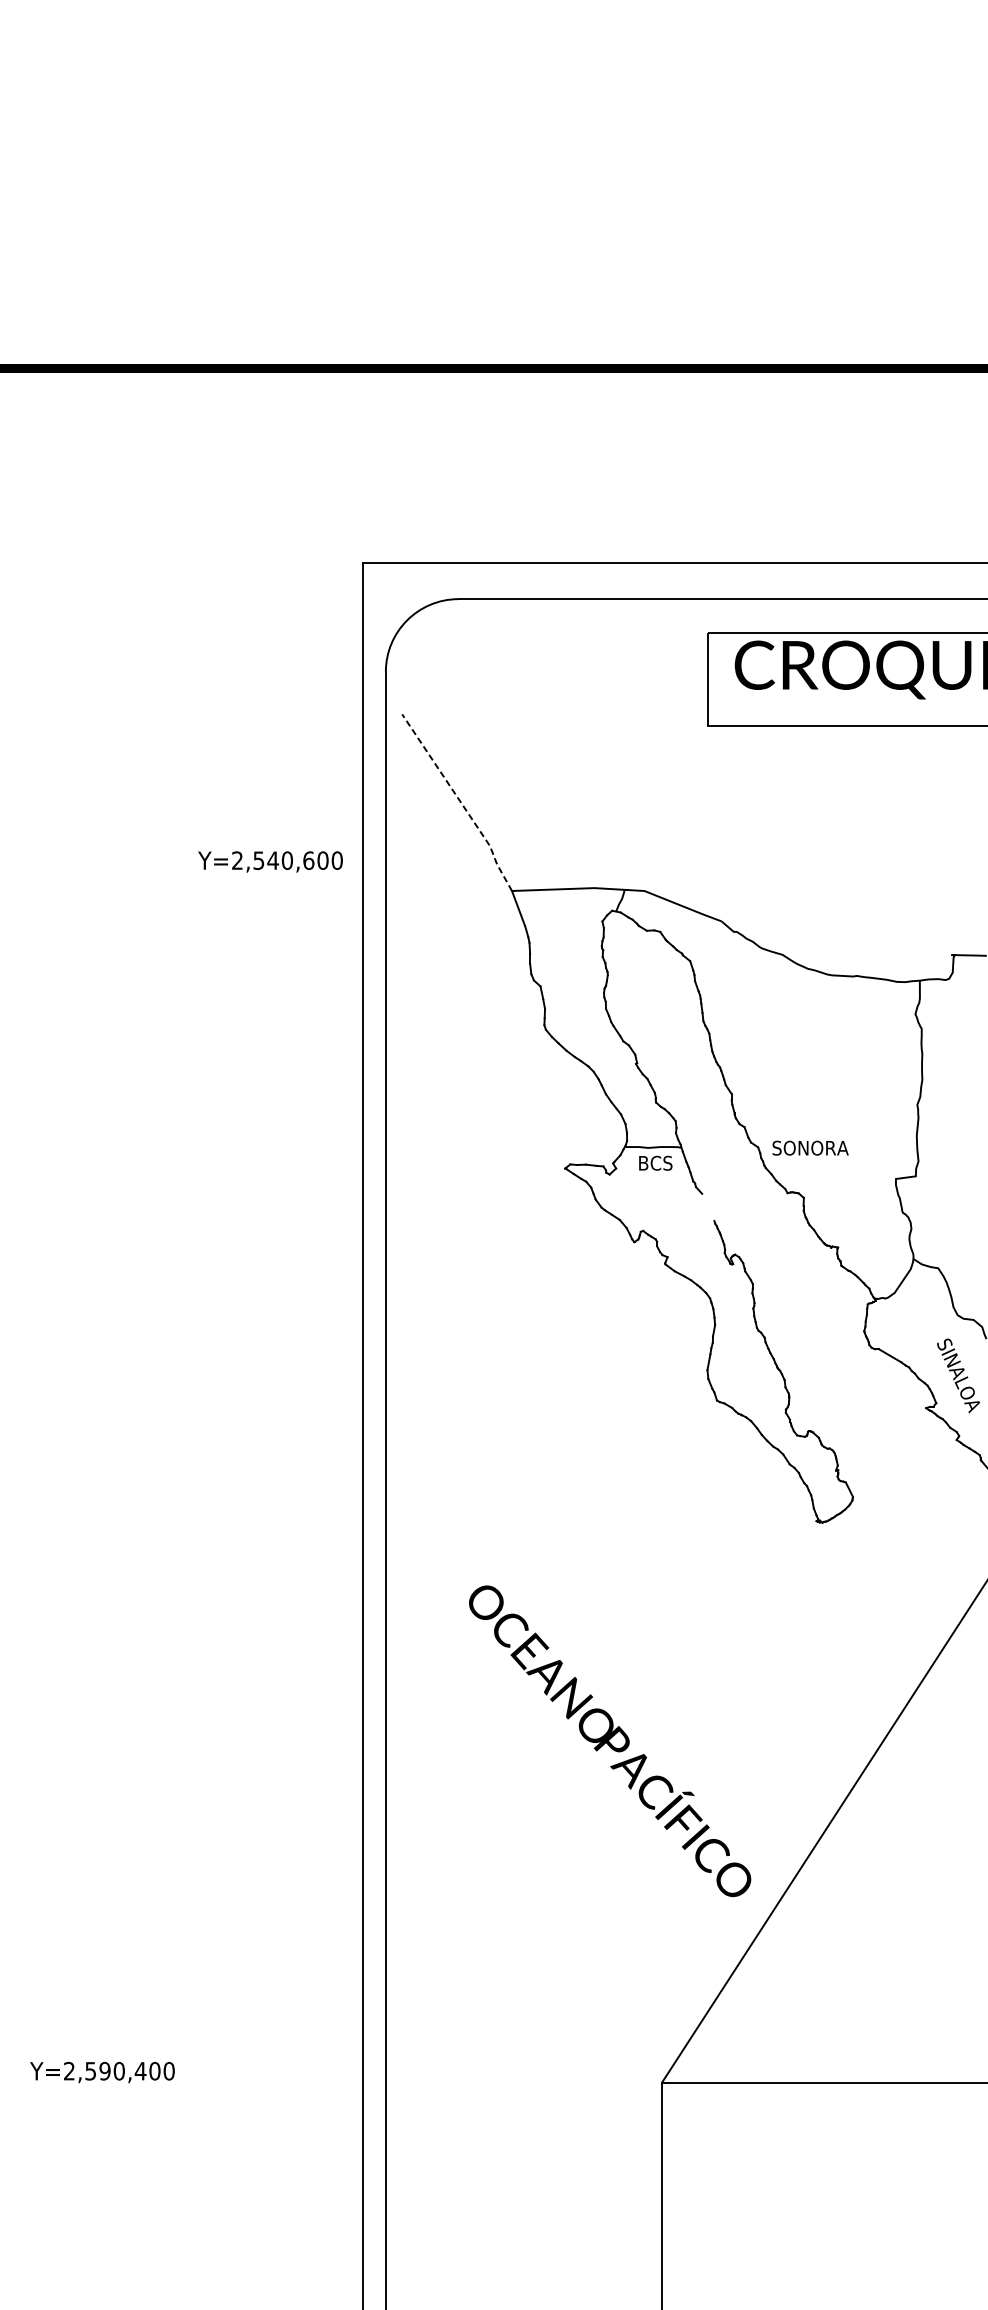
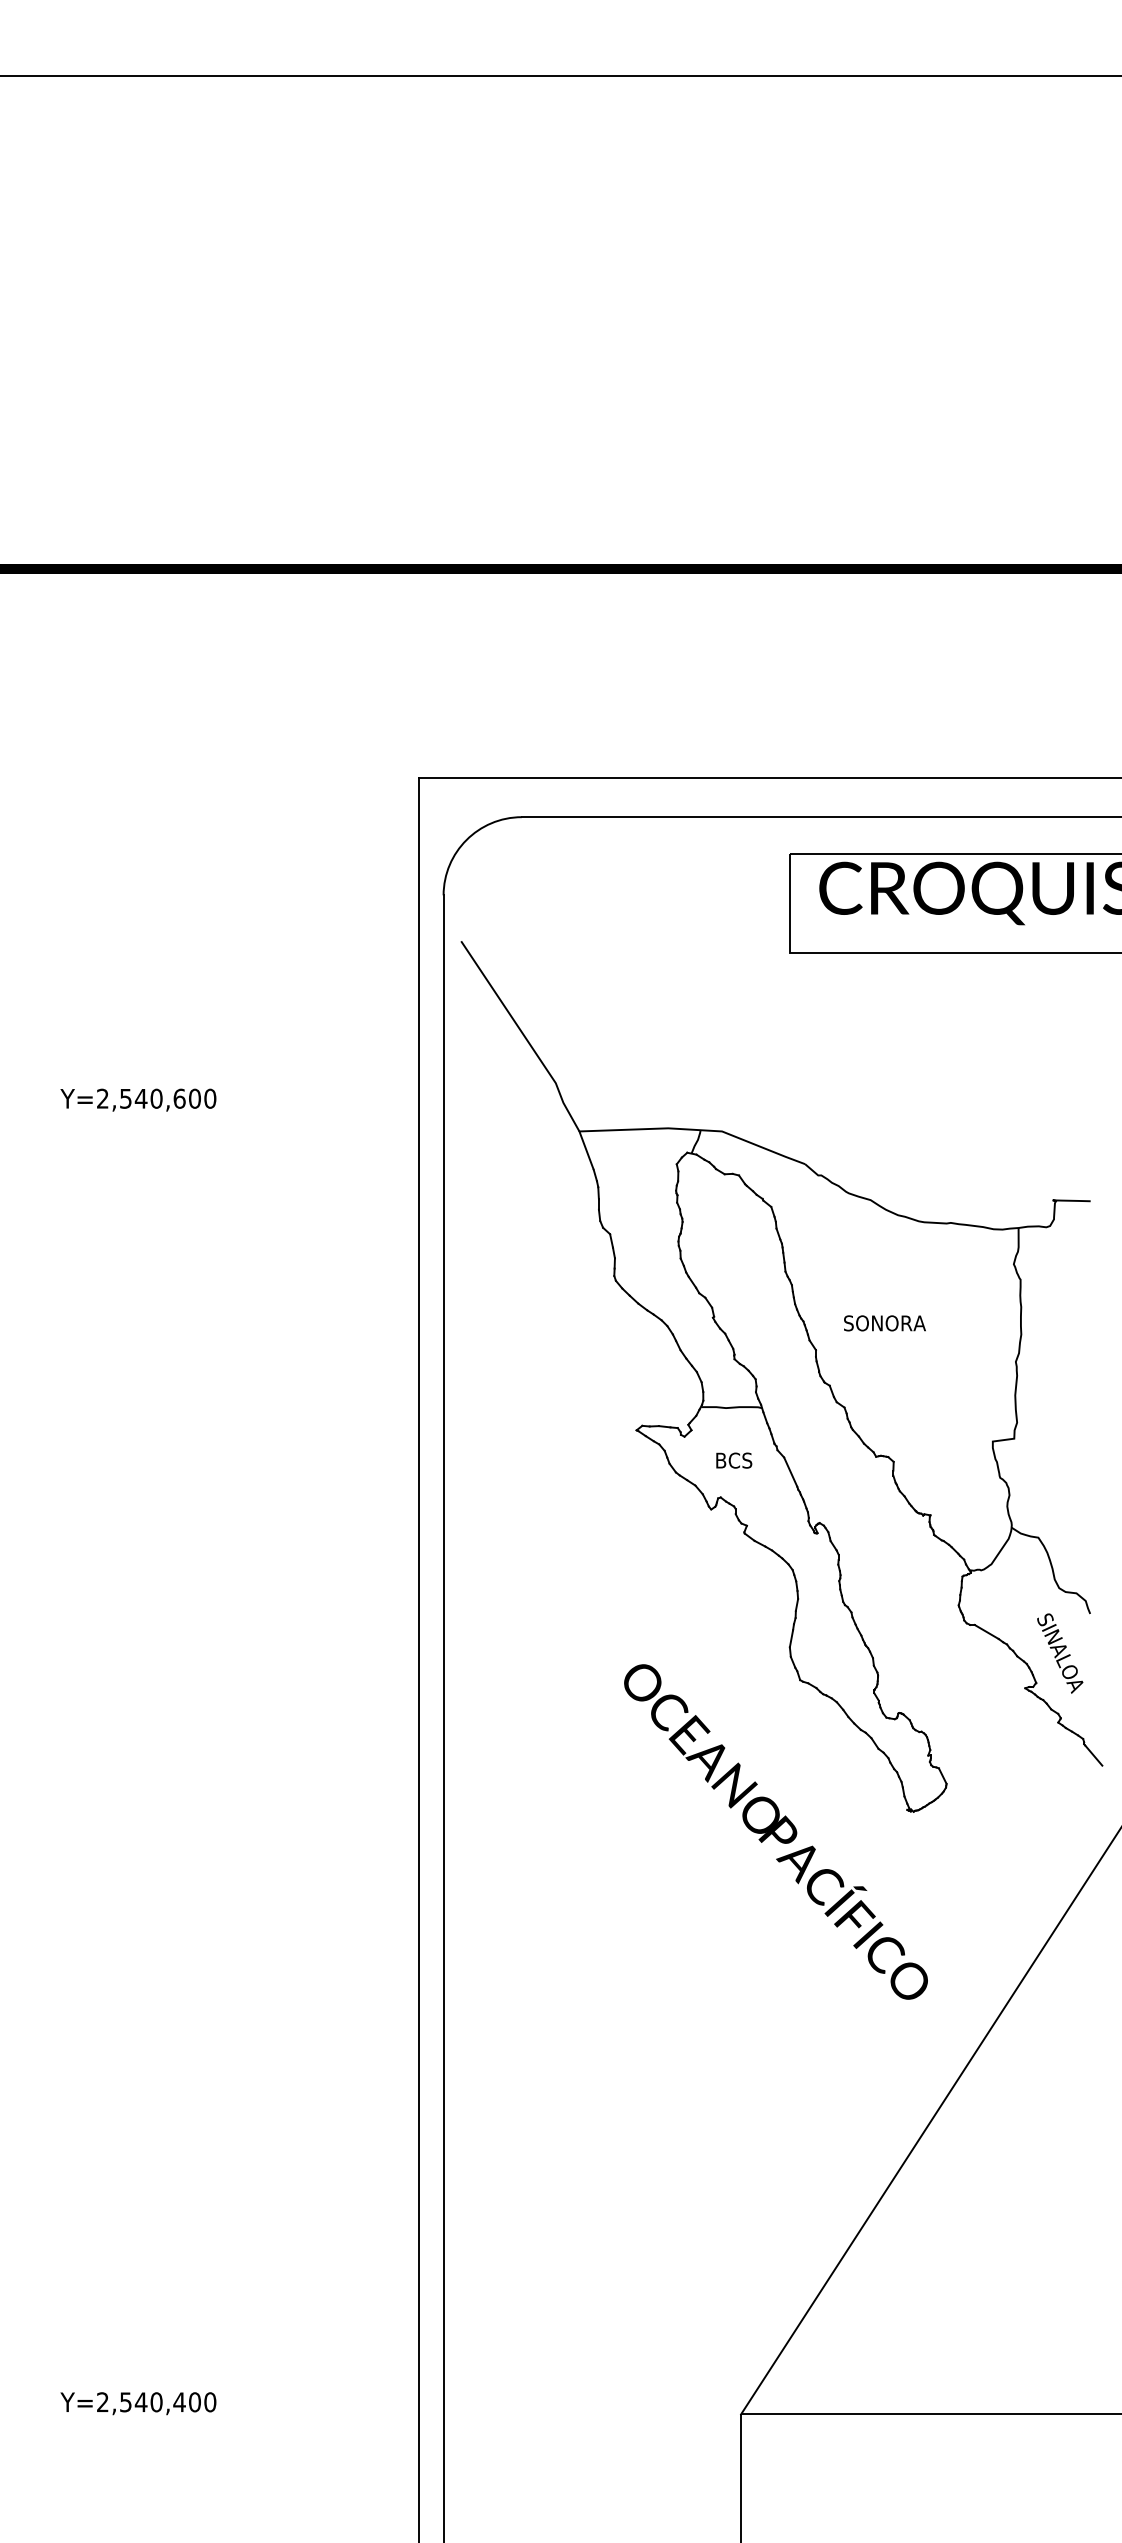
line: (461, 801) -> (524, 1035), dashed -> solid
text: (270, 861) -> (138, 1099), moved
text: (810, 1148) -> (884, 1323), moved
text: (656, 1163) -> (734, 1460), moved
line: (708, 1206) -> (790, 1471), added
text: (609, 1740) -> (775, 1831), moved
text: (104, 2071) -> (140, 2402), Y=2,590,400 -> Y=2,540,400

